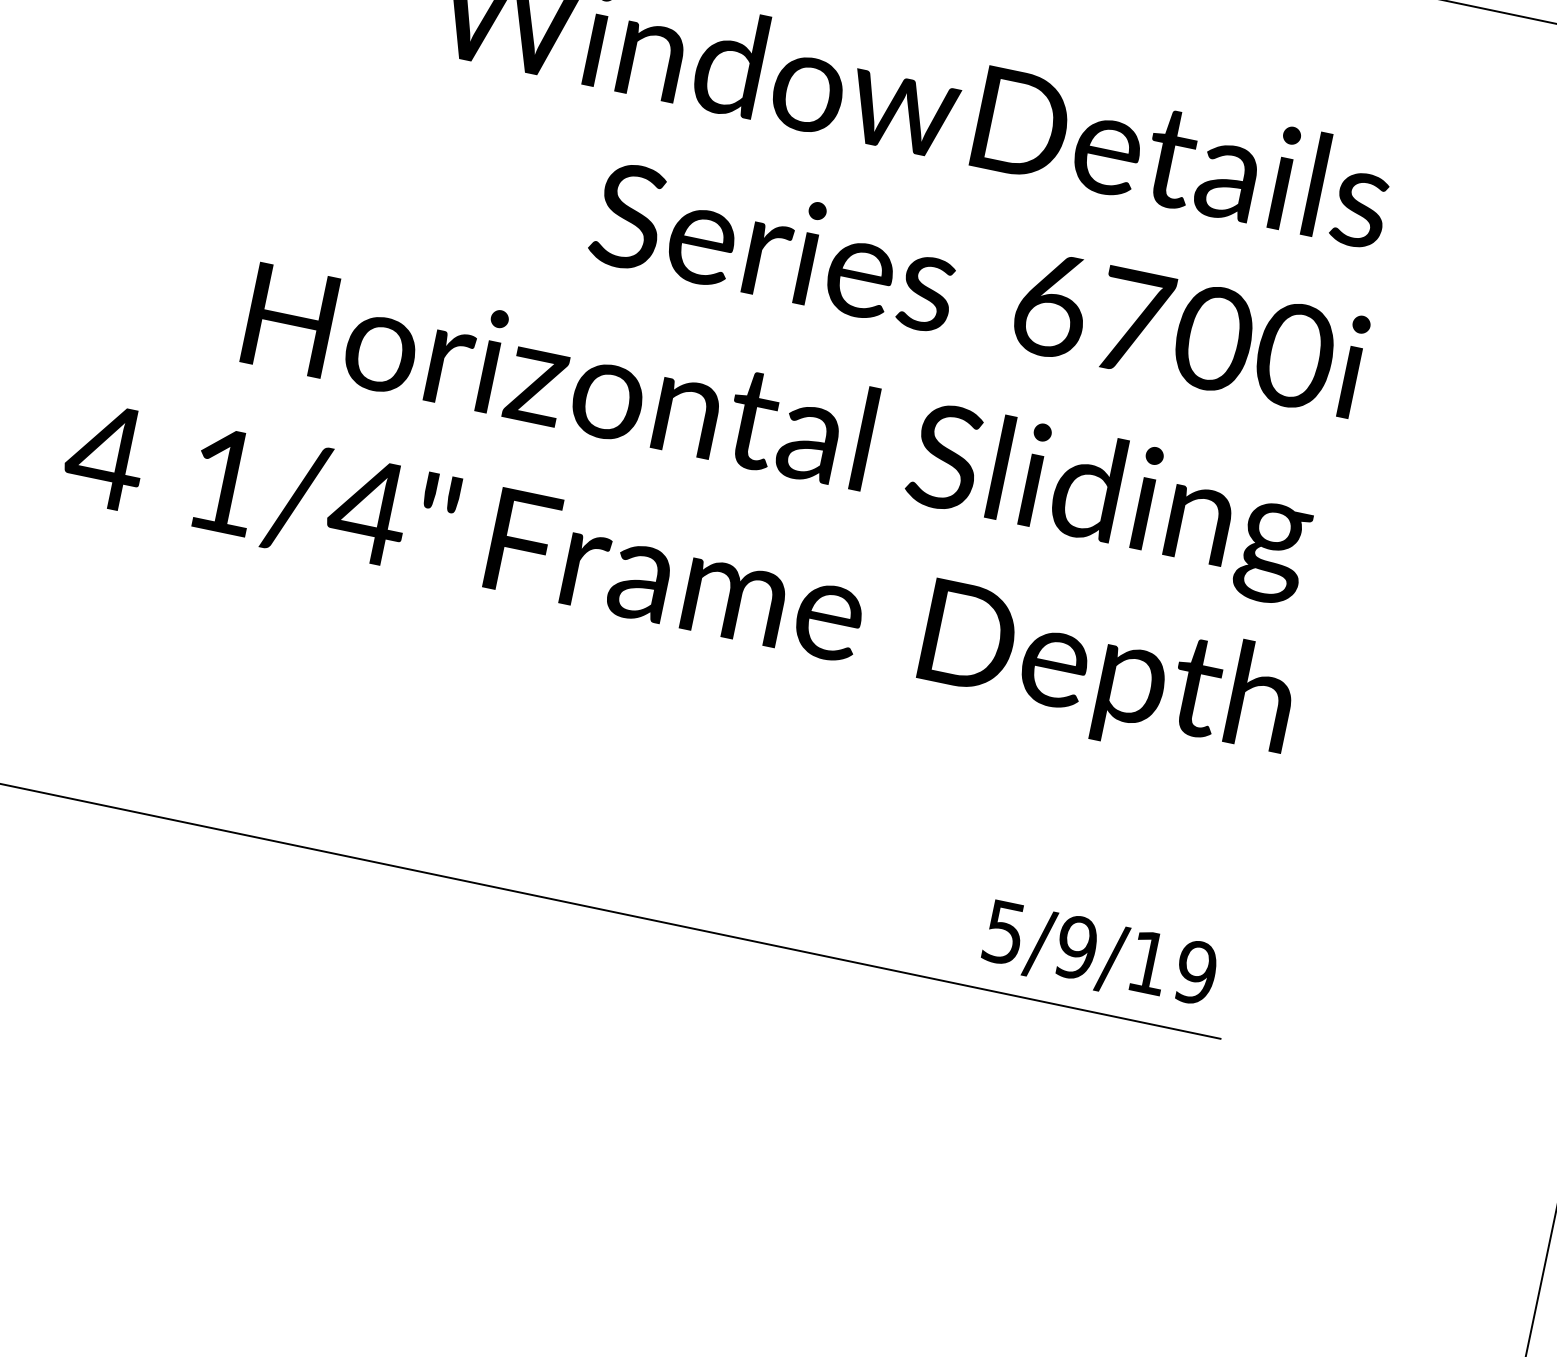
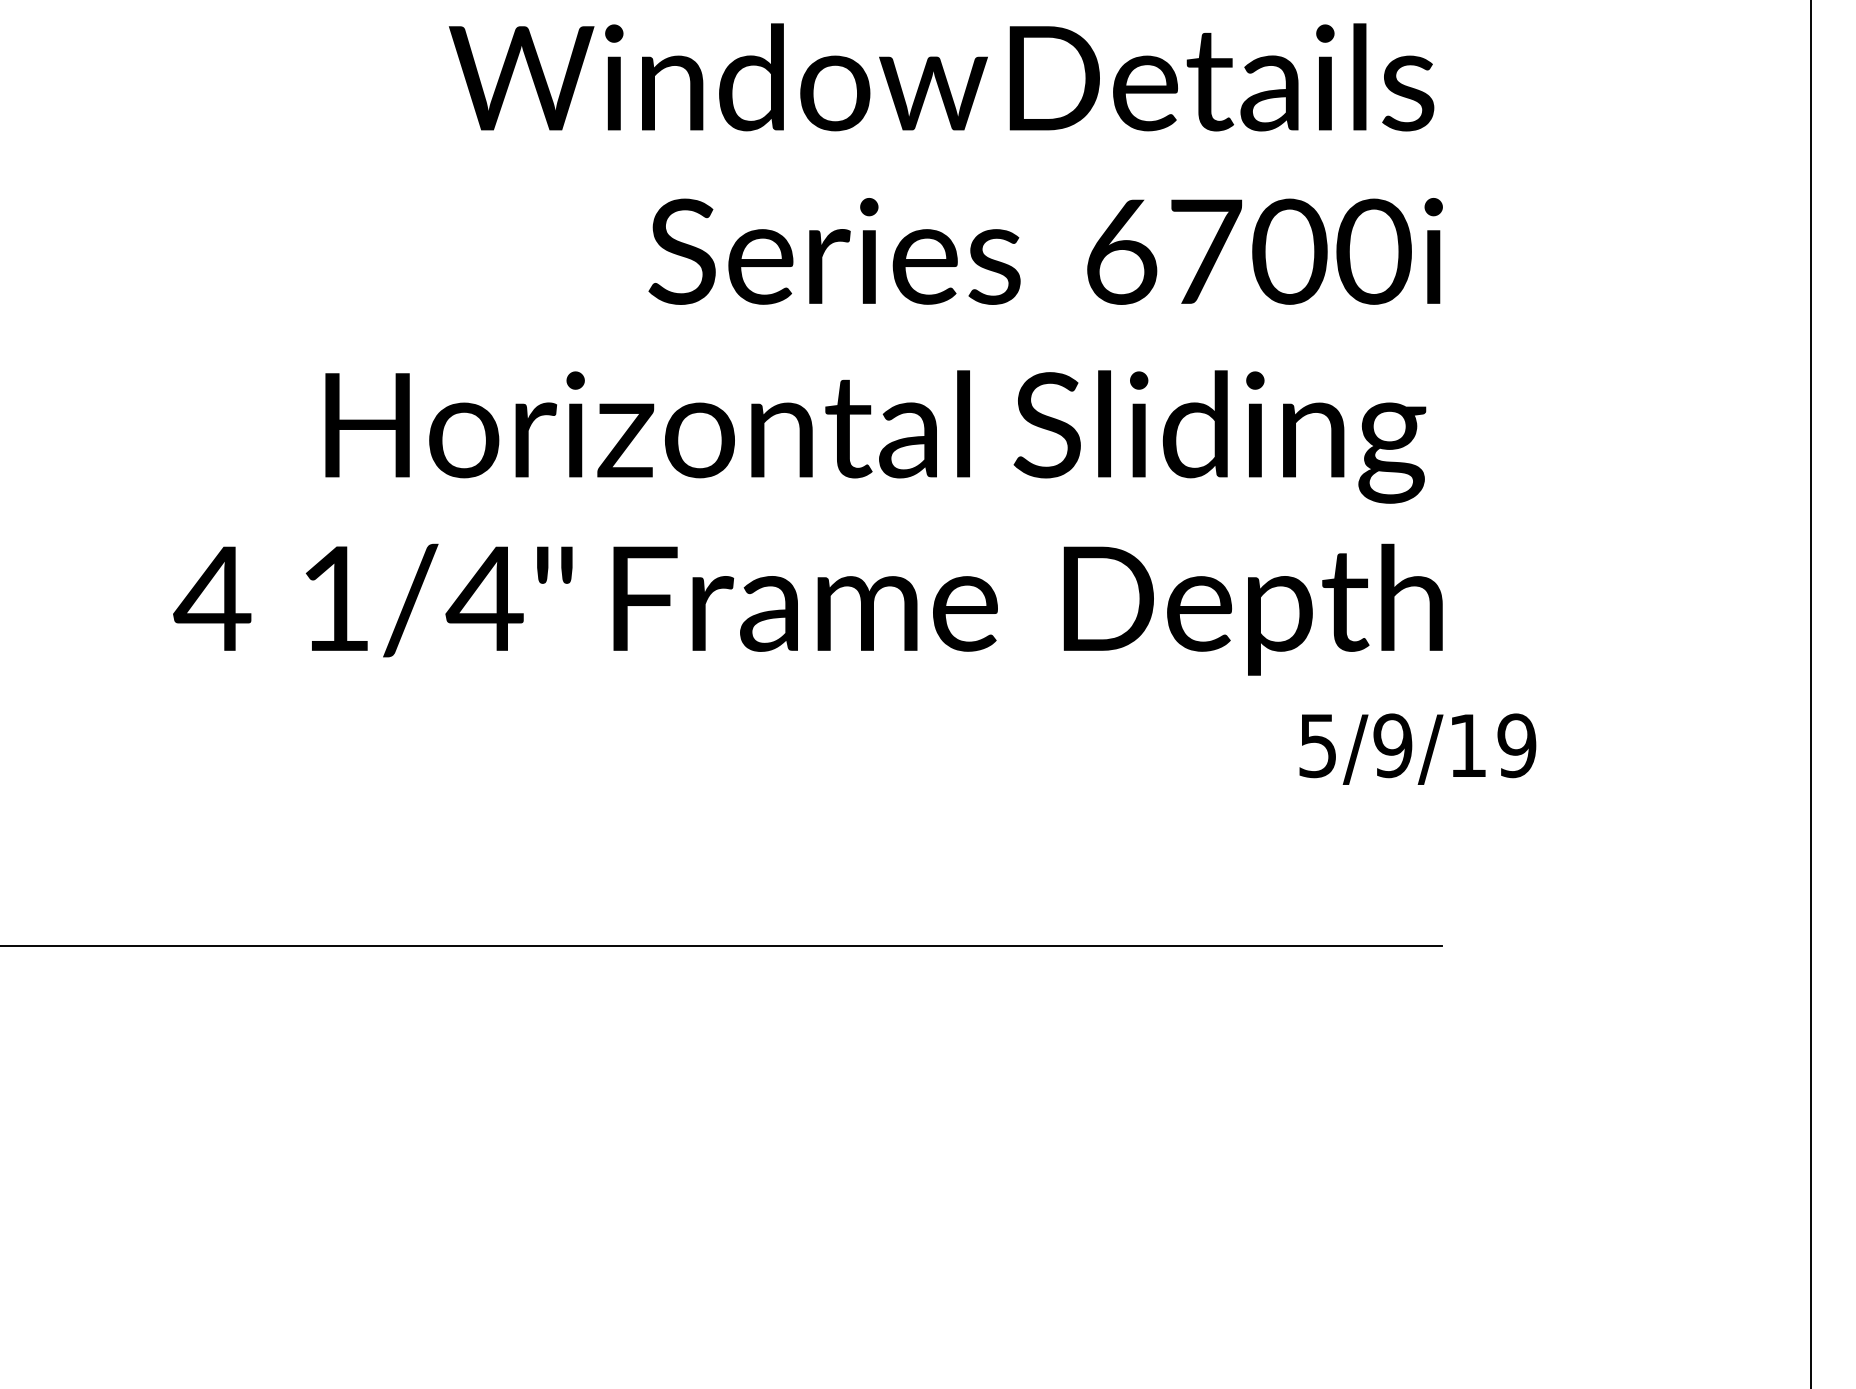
text: (1099, 955) -> (1417, 748), moved

